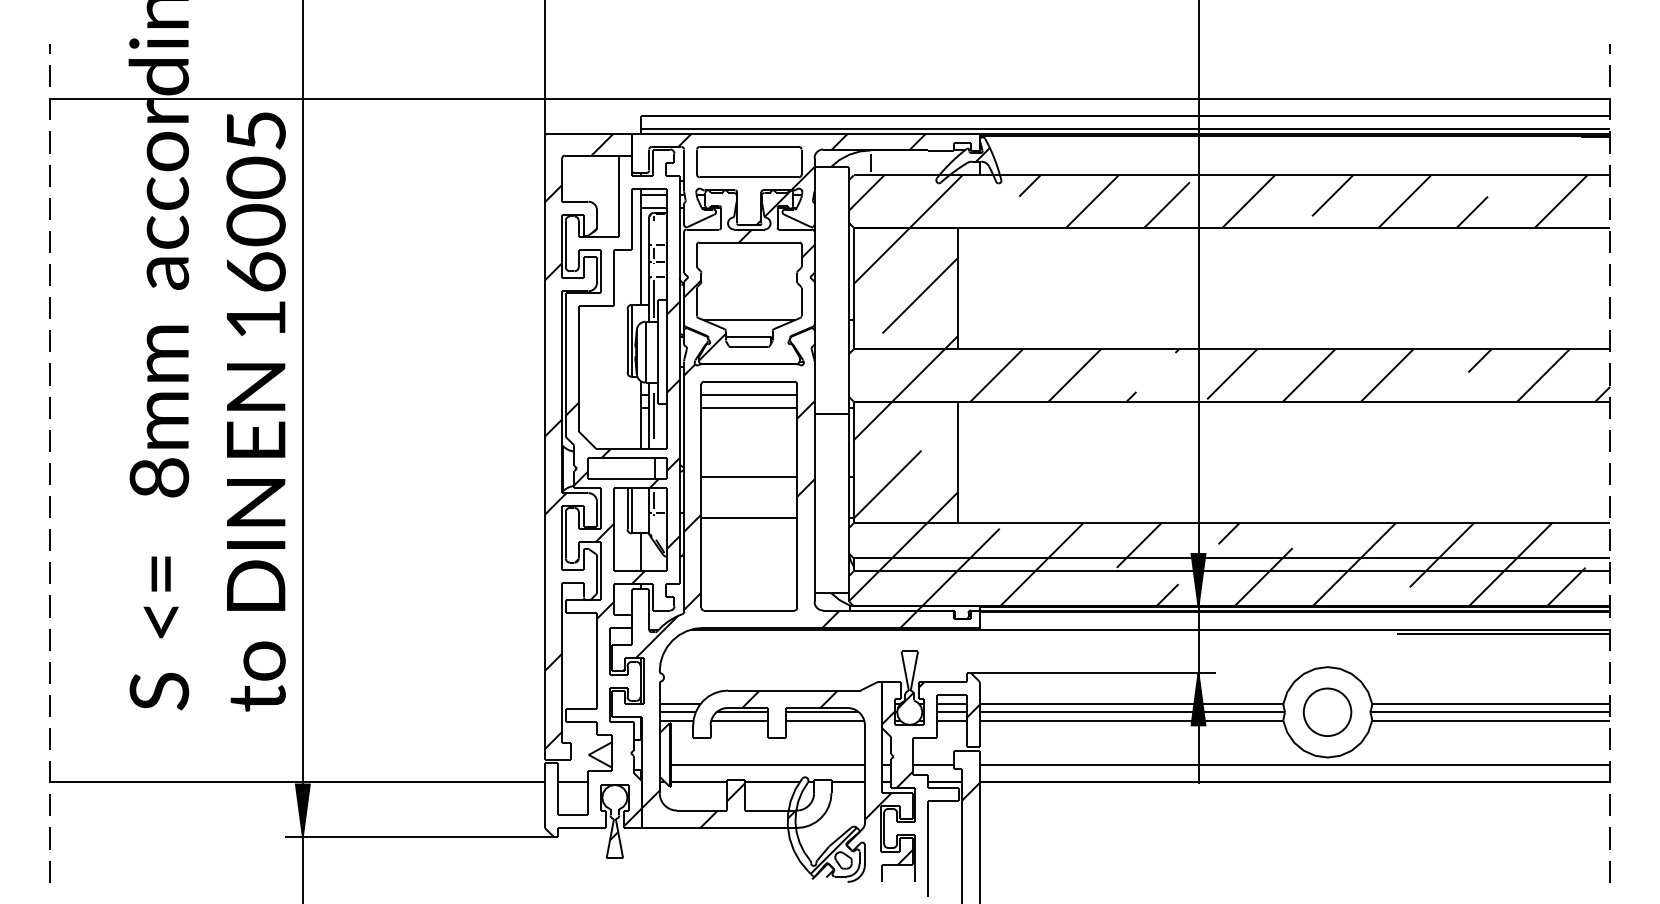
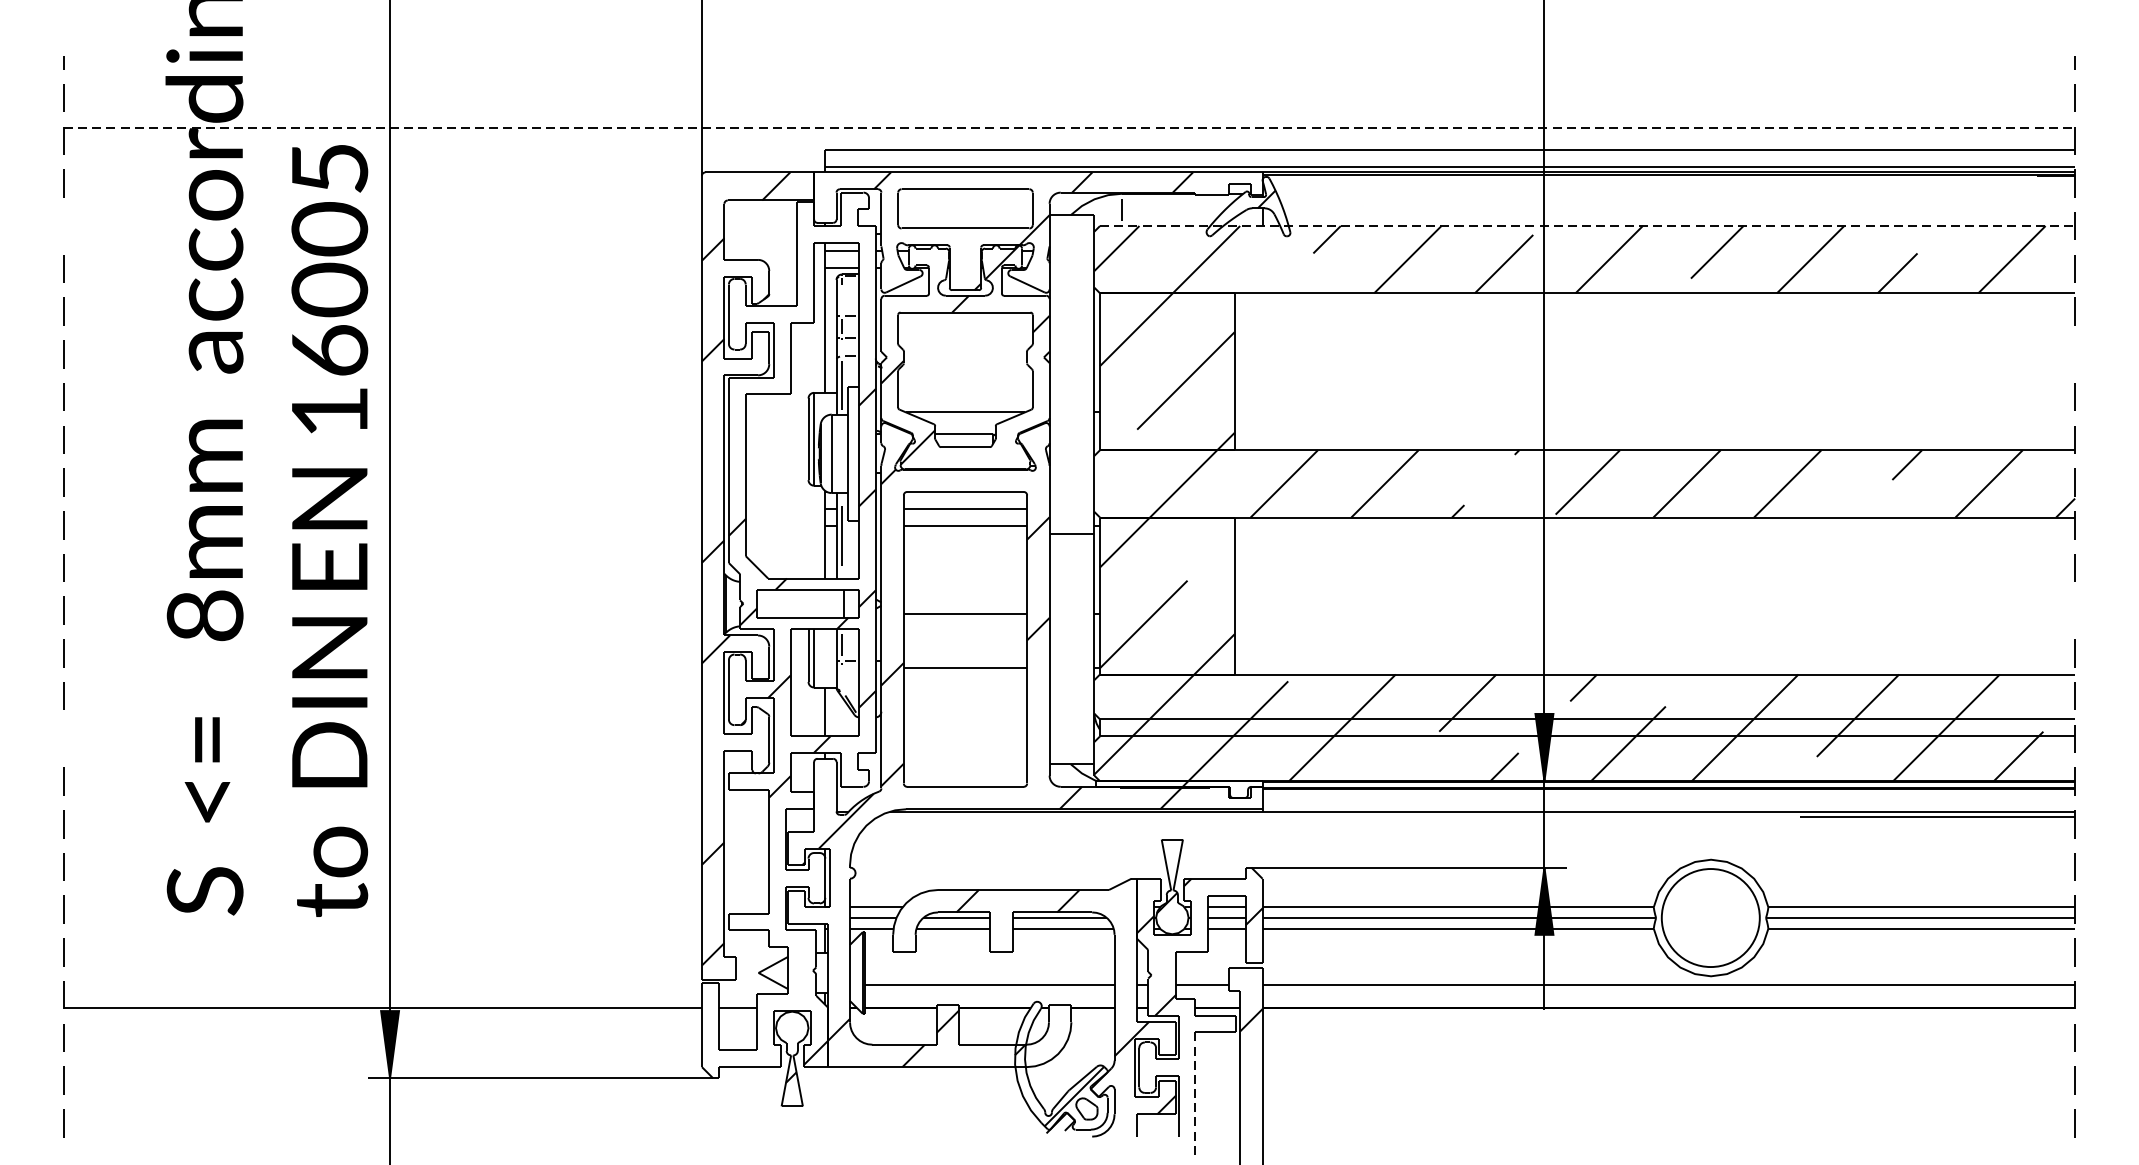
line: (830, 99) -> (1070, 128), solid -> dashed
line: (49, 175) -> (63, 226), removed
line: (1232, 175) -> (1588, 226), solid -> dashed
line: (1609, 274) -> (2074, 353), removed
line: (1609, 473) -> (2074, 610), removed
line: (49, 572) -> (63, 737), removed
circle: (1327, 712) -> (1710, 918), size x1.6
line: (927, 848) -> (1195, 1093), solid -> dashed

